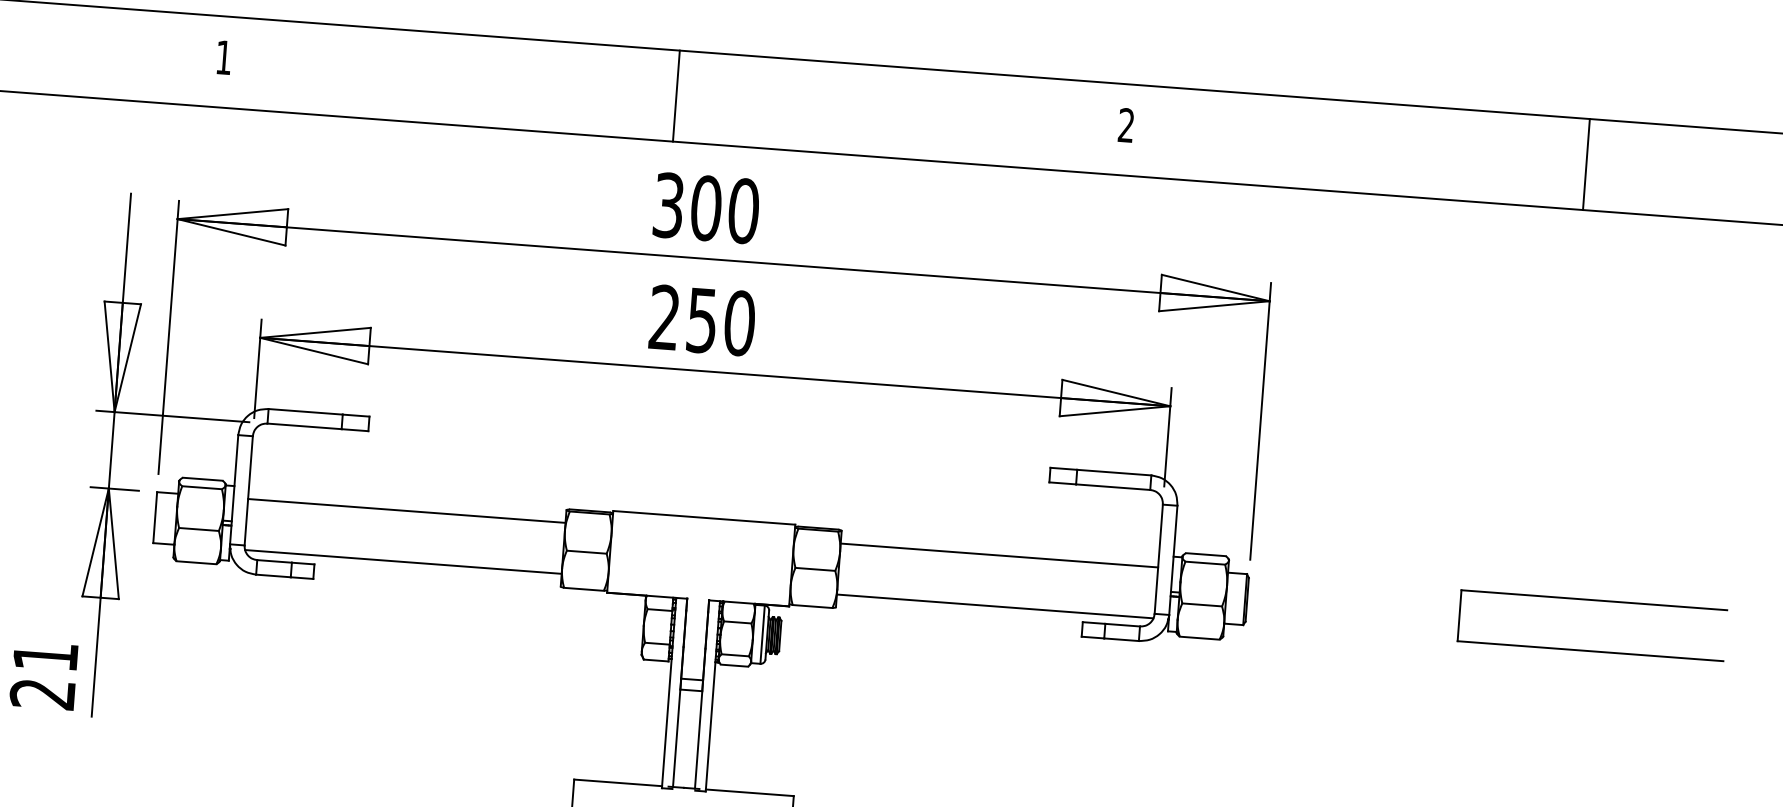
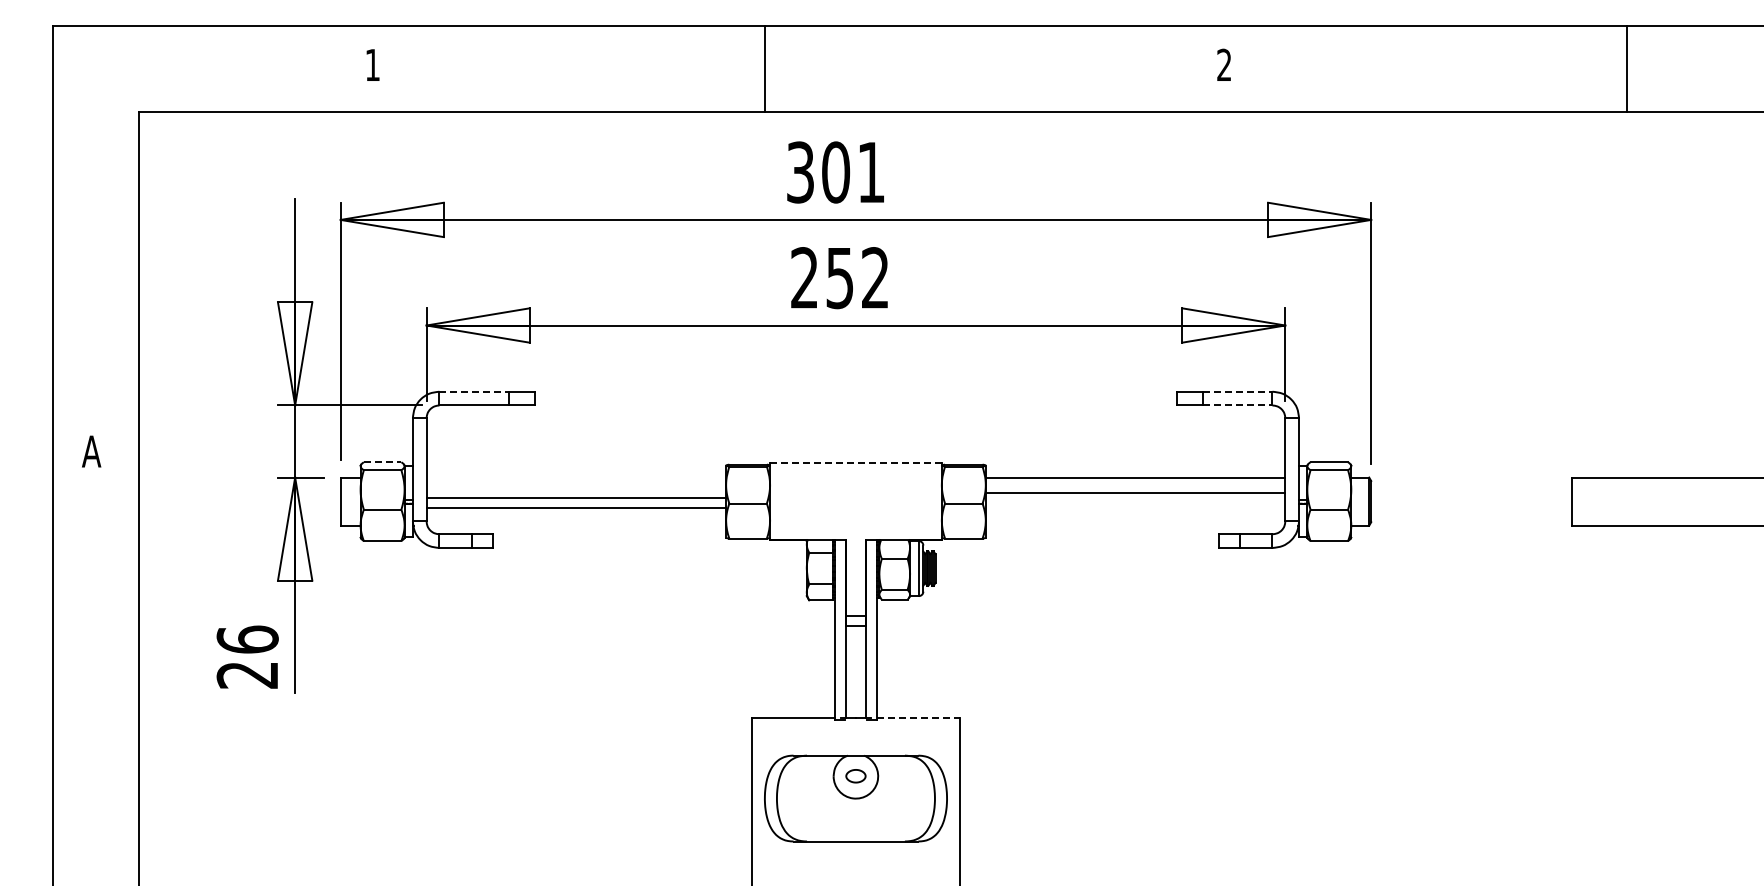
line: (676, 96) -> (765, 69), moved
line: (1586, 164) -> (1626, 69), moved
text: (743, 211) -> (871, 172), 300 -> 301
text: (739, 323) -> (875, 278), 250 -> 252
line: (305, 411) -> (474, 391), solid -> dashed
line: (1114, 472) -> (1237, 391), solid -> dashed
line: (202, 479) -> (382, 462), solid -> dashed
line: (1113, 487) -> (1237, 405), solid -> dashed
line: (406, 510) -> (576, 507), moved
line: (703, 518) -> (855, 463), solid -> dashed
line: (403, 561) -> (576, 497), moved
line: (994, 606) -> (1134, 492), moved
text: (45, 656) -> (247, 639), 21 -> 26
line: (750, 792) -> (918, 717), solid -> dashed

